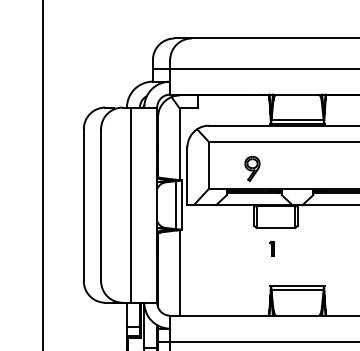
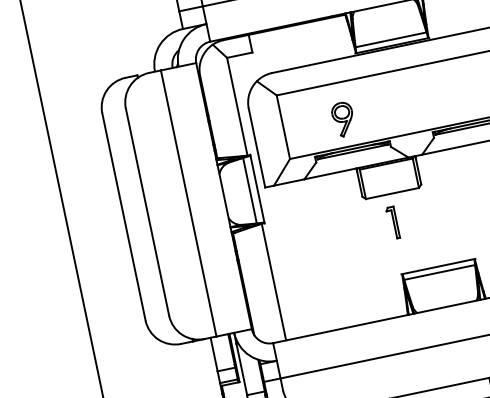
part: (271, 248) -> (392, 222), size x1.67

